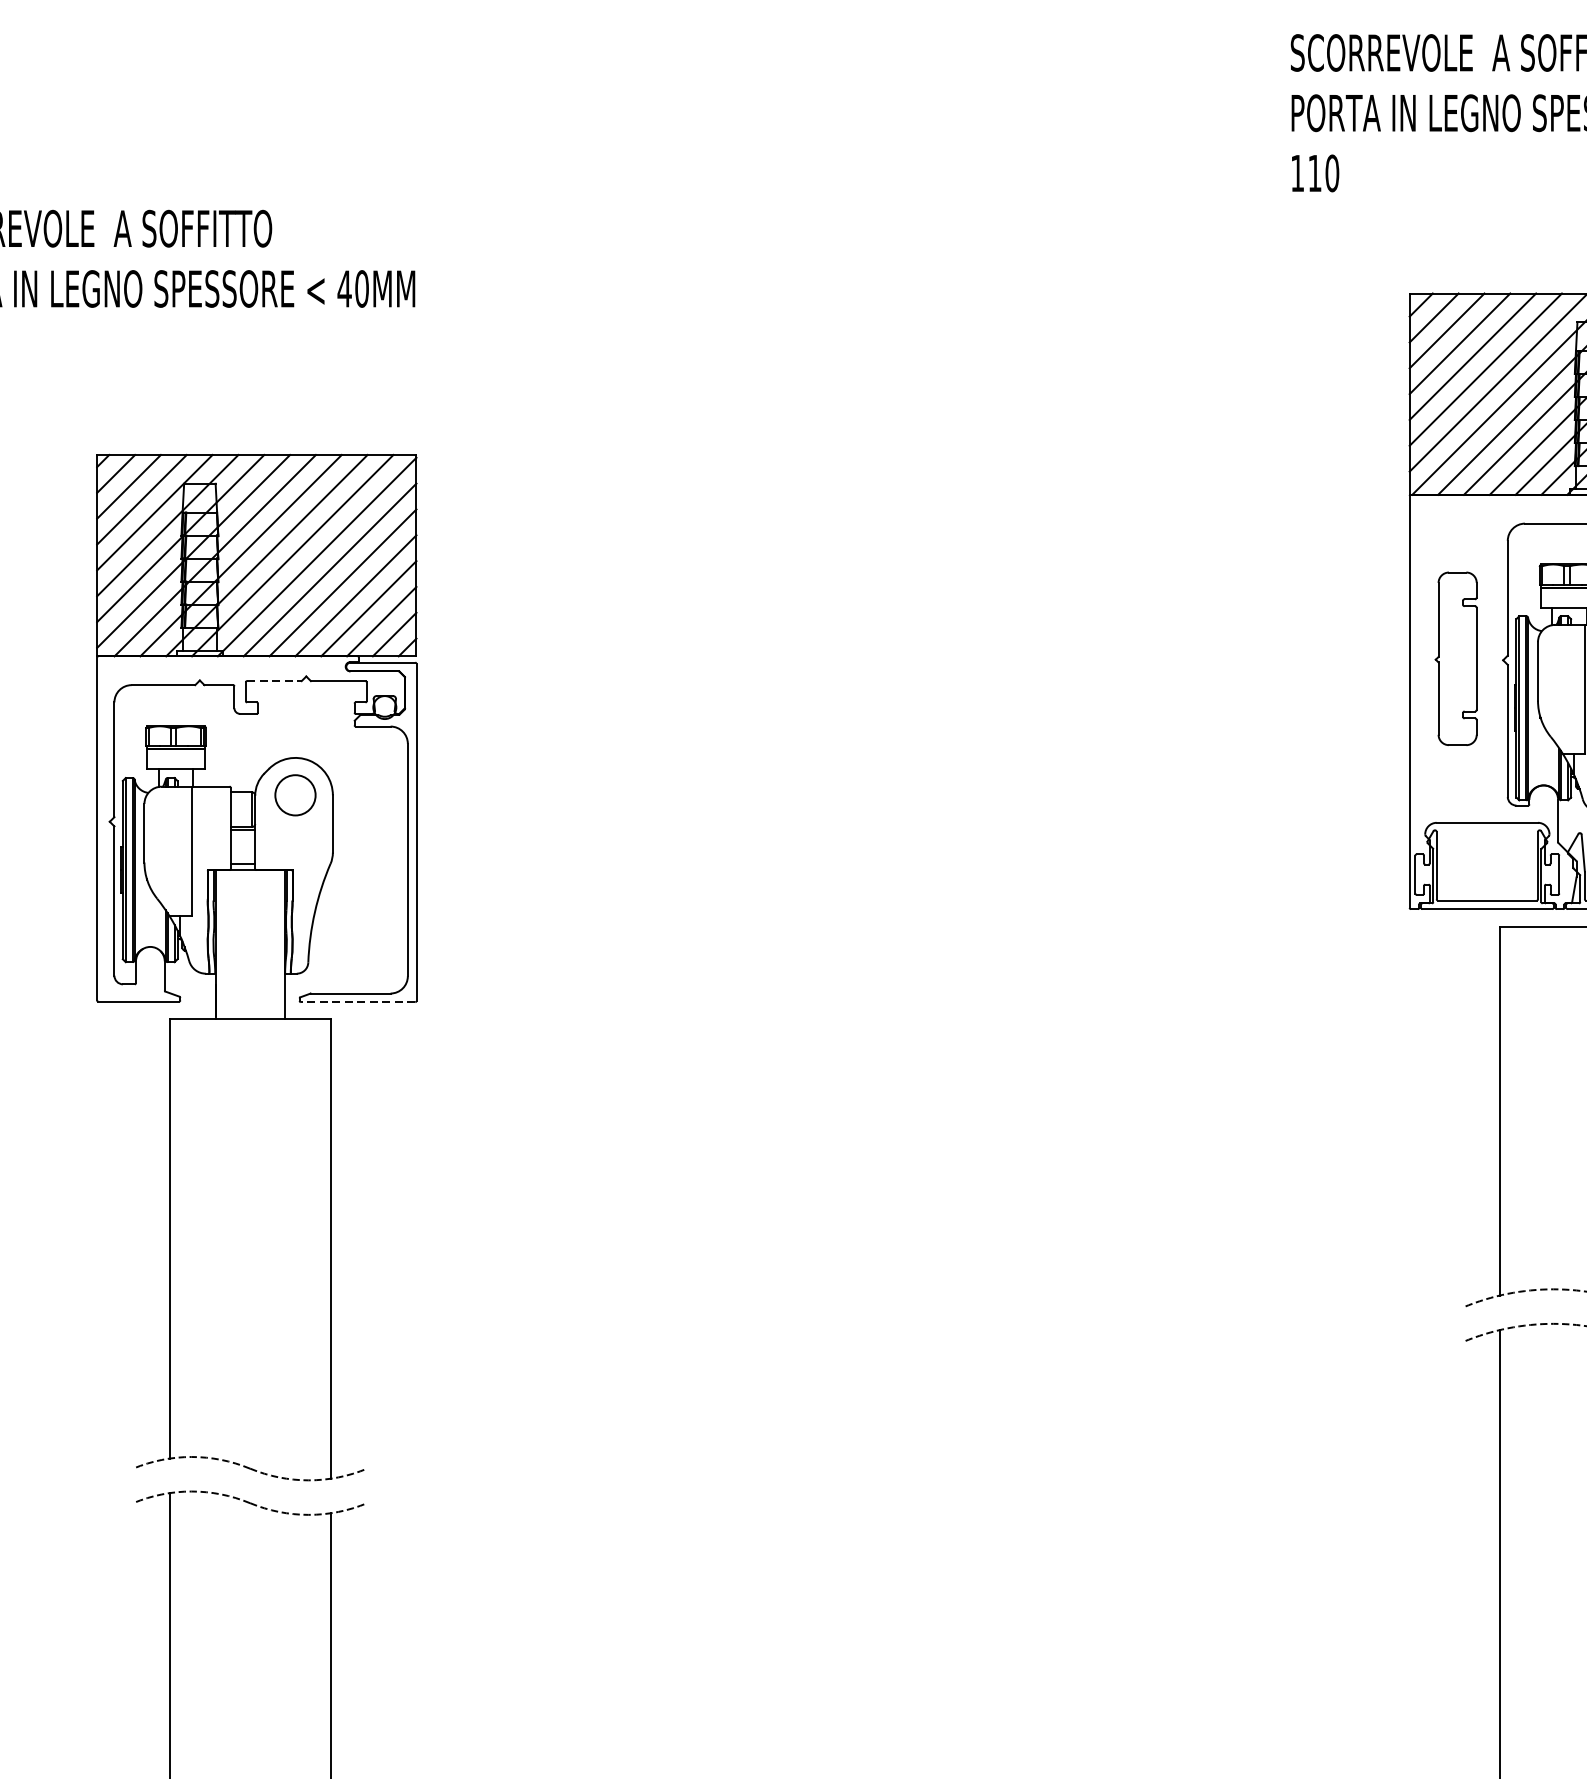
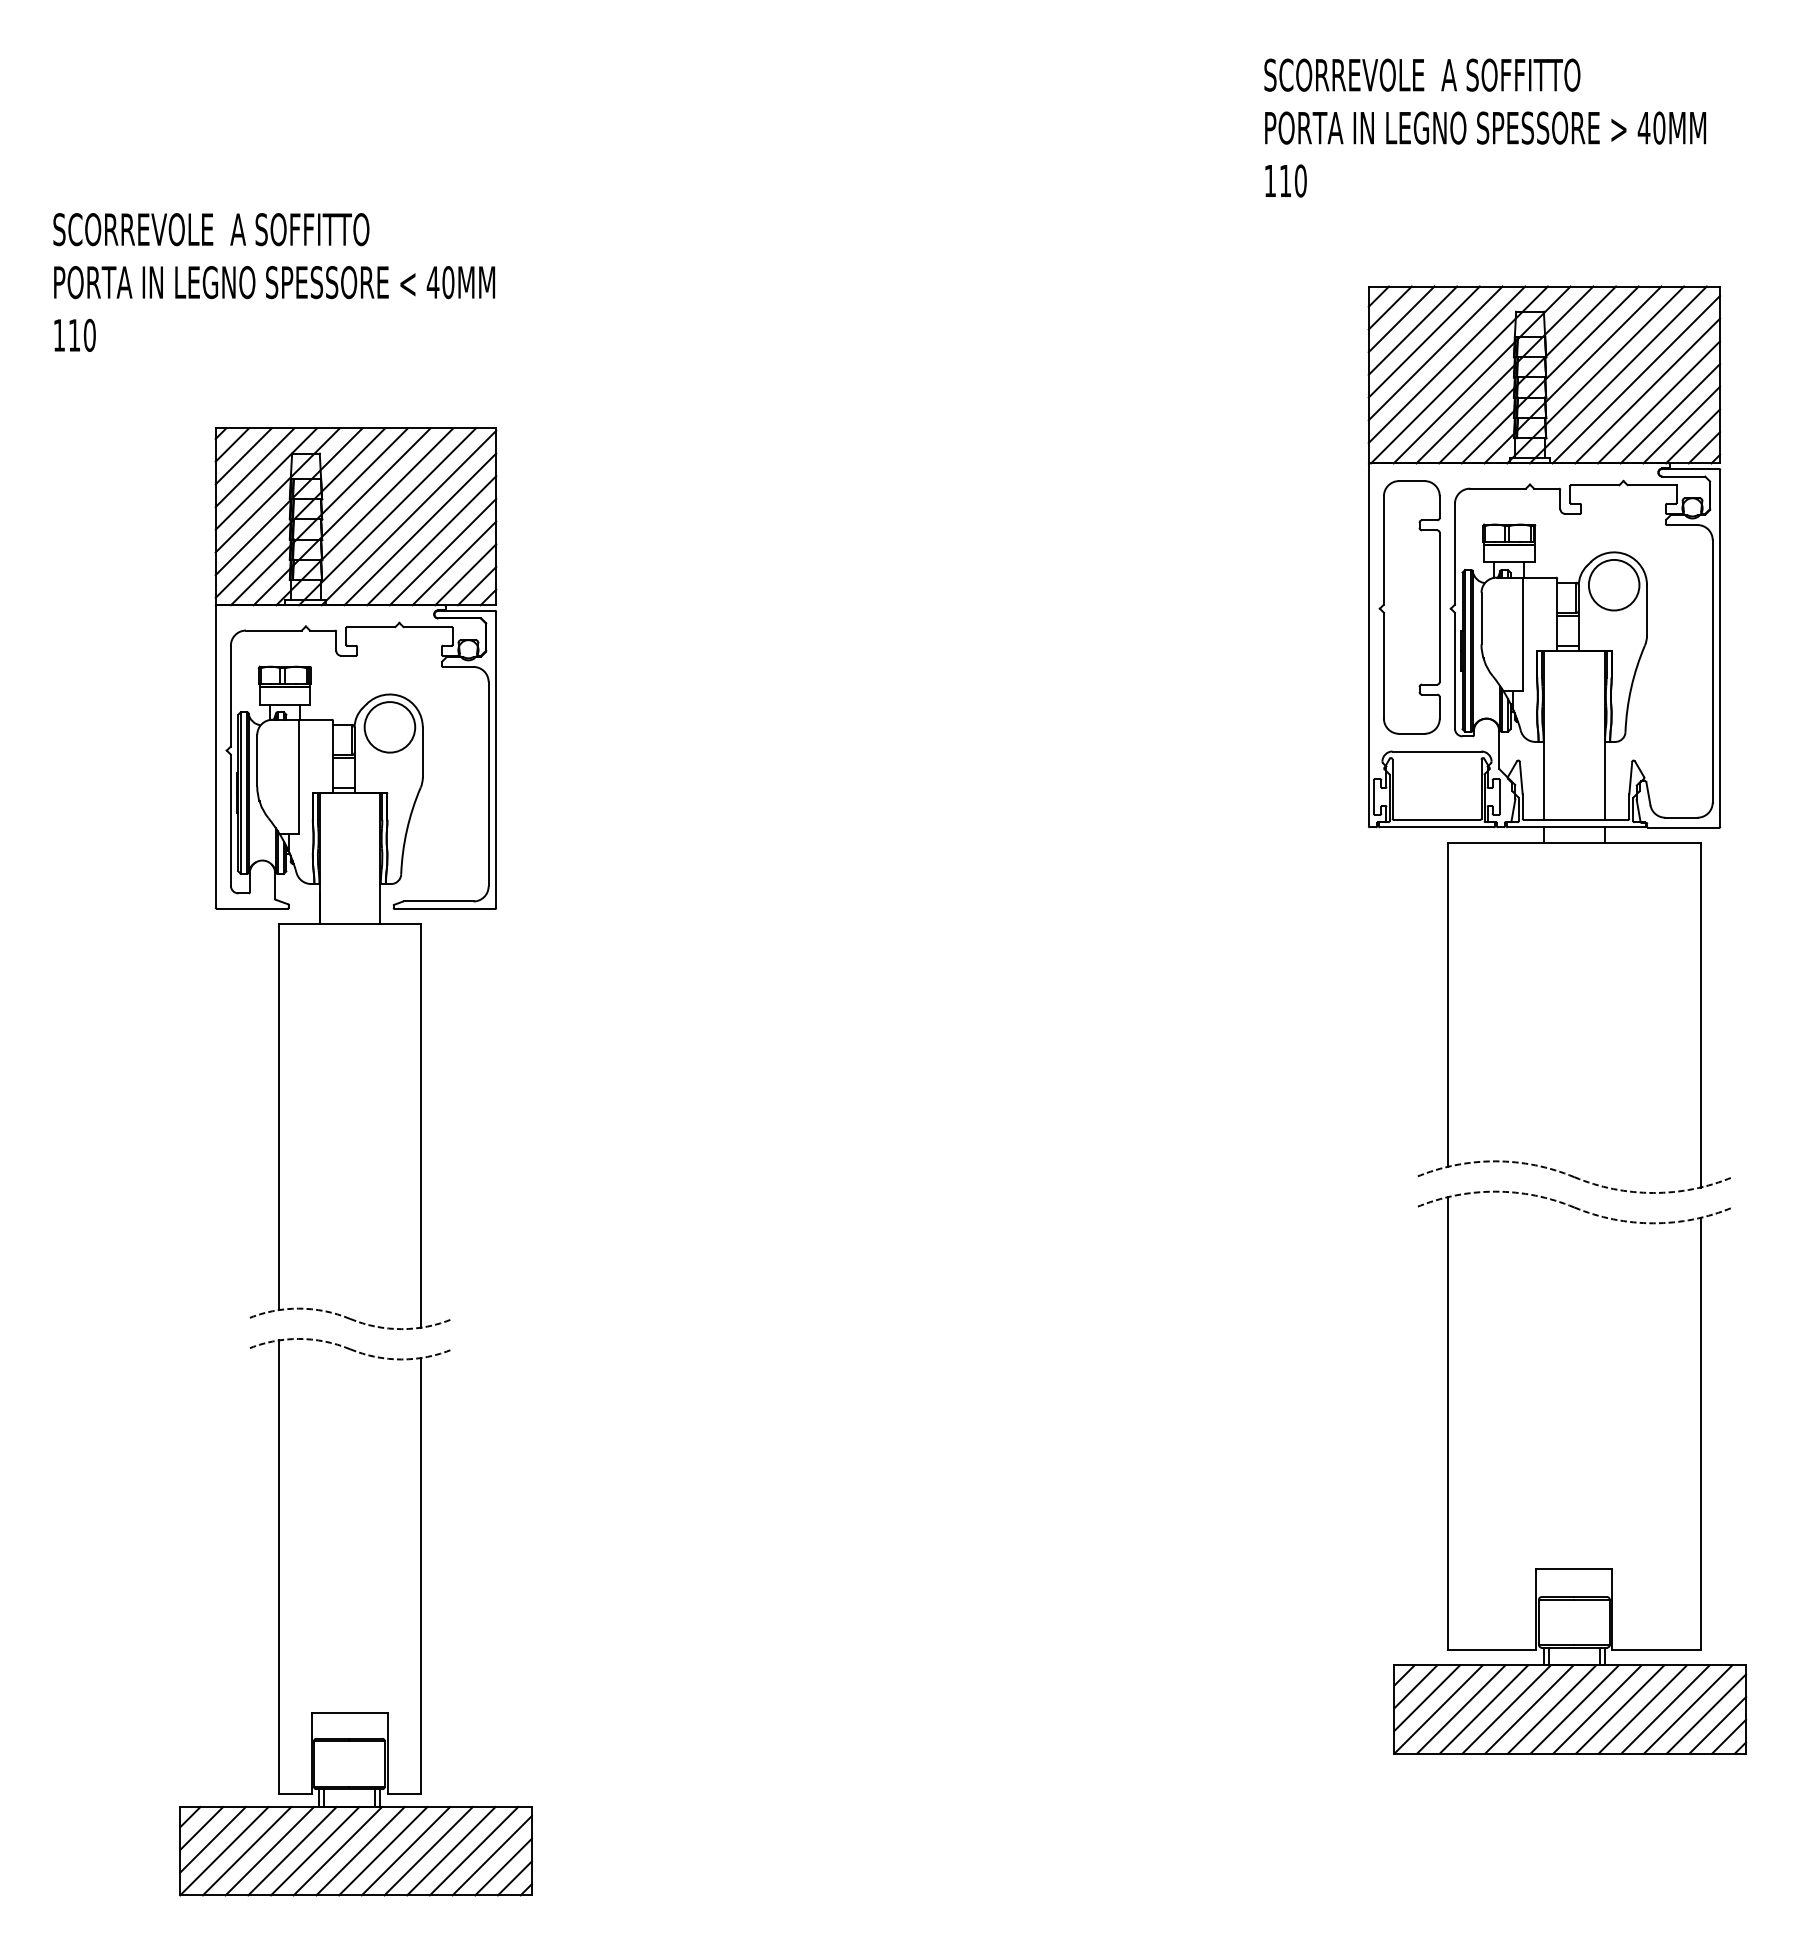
part: (1456, 658) -> (1409, 607), size x1.67
line: (274, 681) -> (371, 627), dashed -> solid
circle: (294, 795) -> (389, 727), size x1.43
line: (357, 1002) -> (444, 909), dashed -> solid

